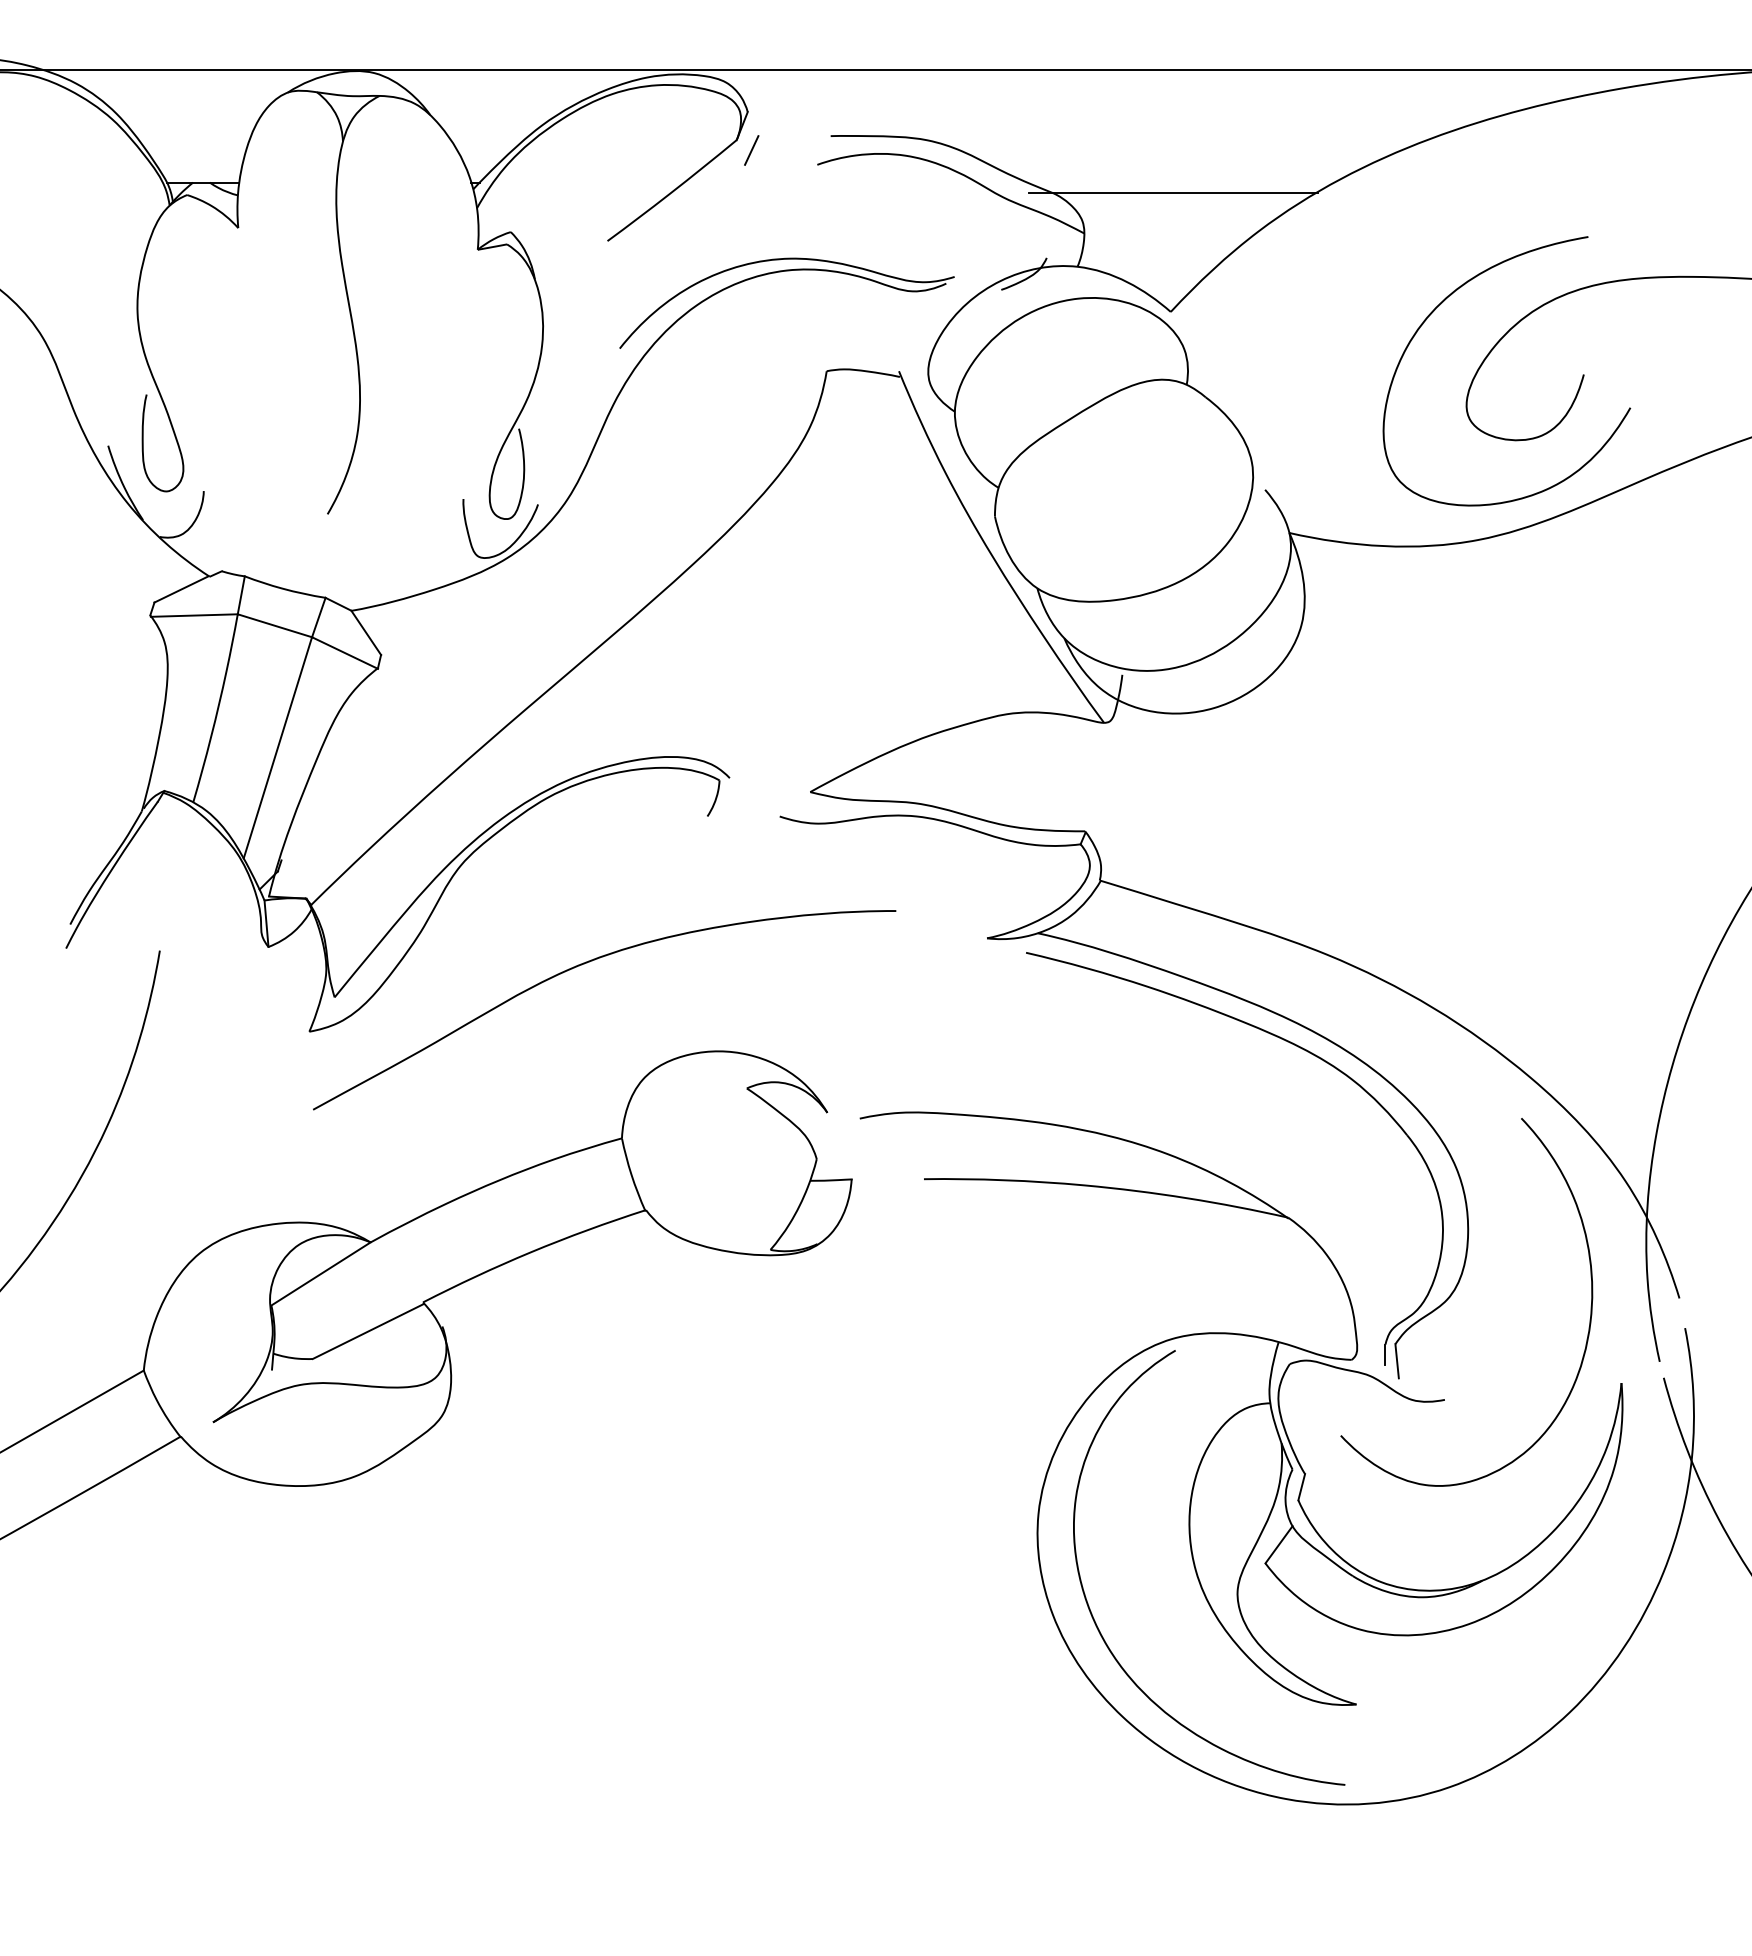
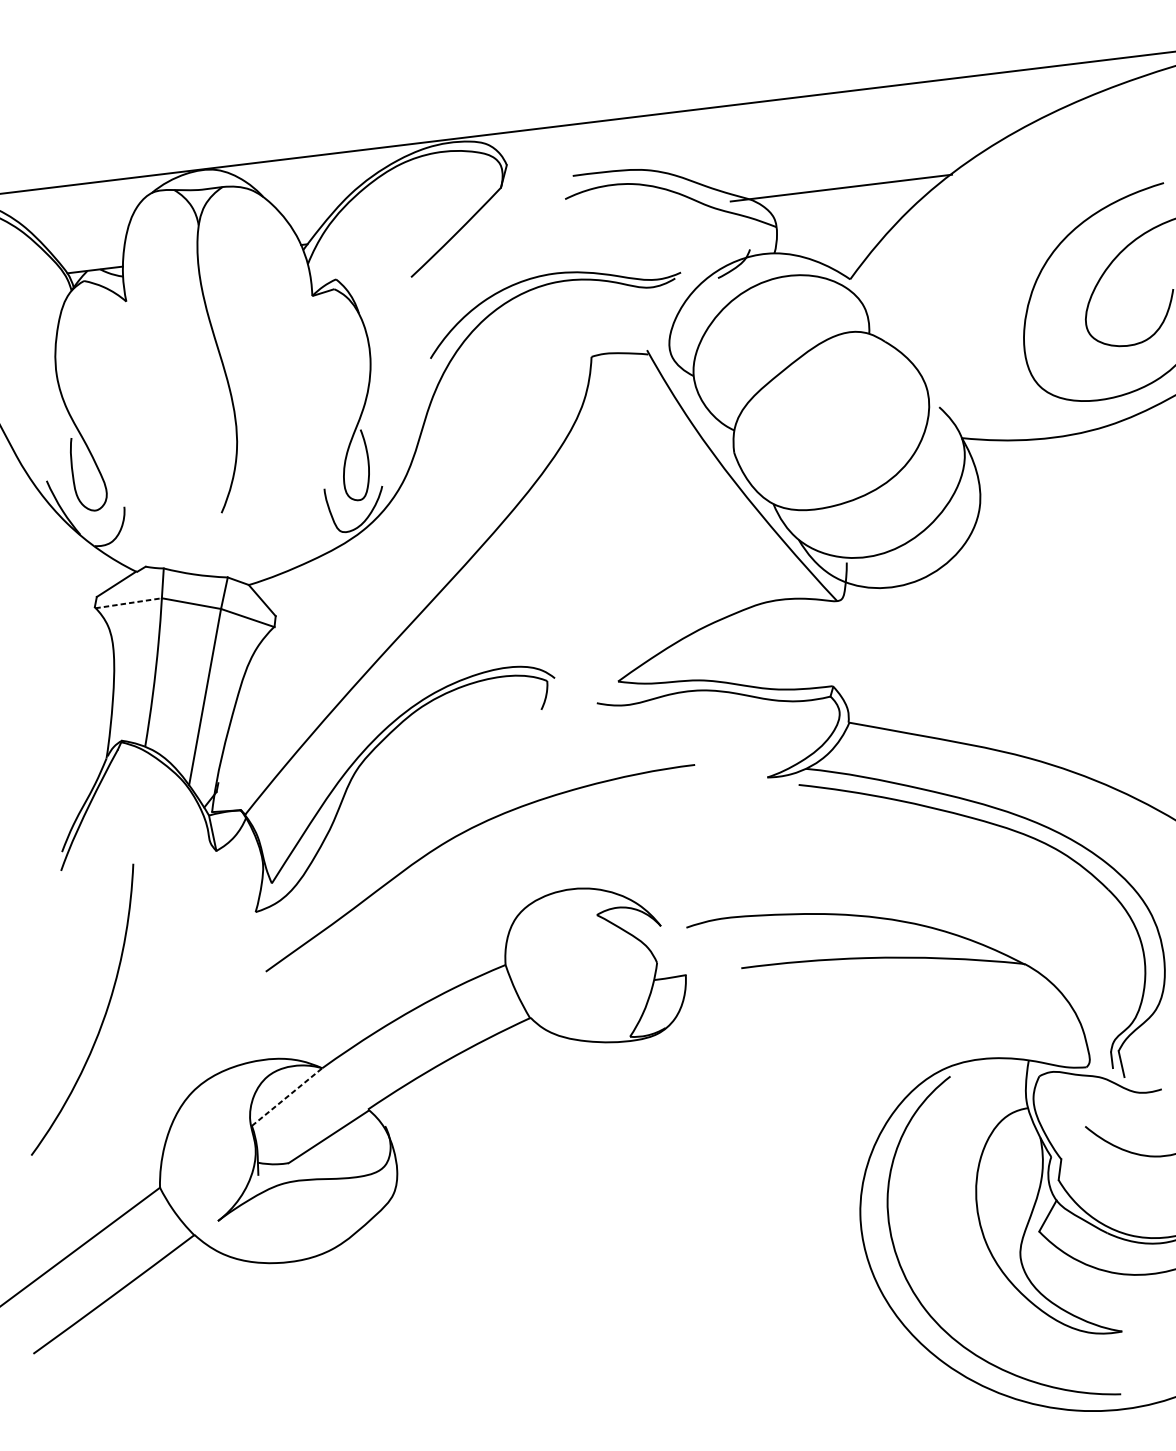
line: (751, 150) -> (513, 194), removed
line: (194, 615) -> (128, 603), solid -> dashed
line: (321, 1273) -> (287, 1096), solid -> dashed

